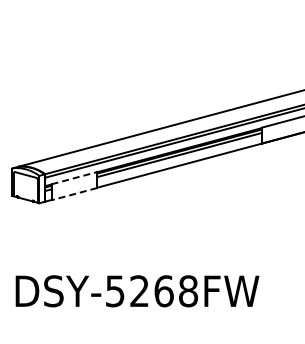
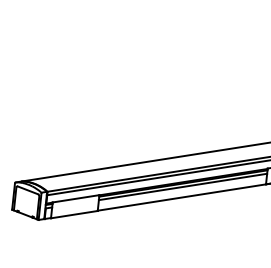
line: (74, 178) -> (76, 199), dashed -> solid
line: (74, 194) -> (74, 215), dashed -> solid

